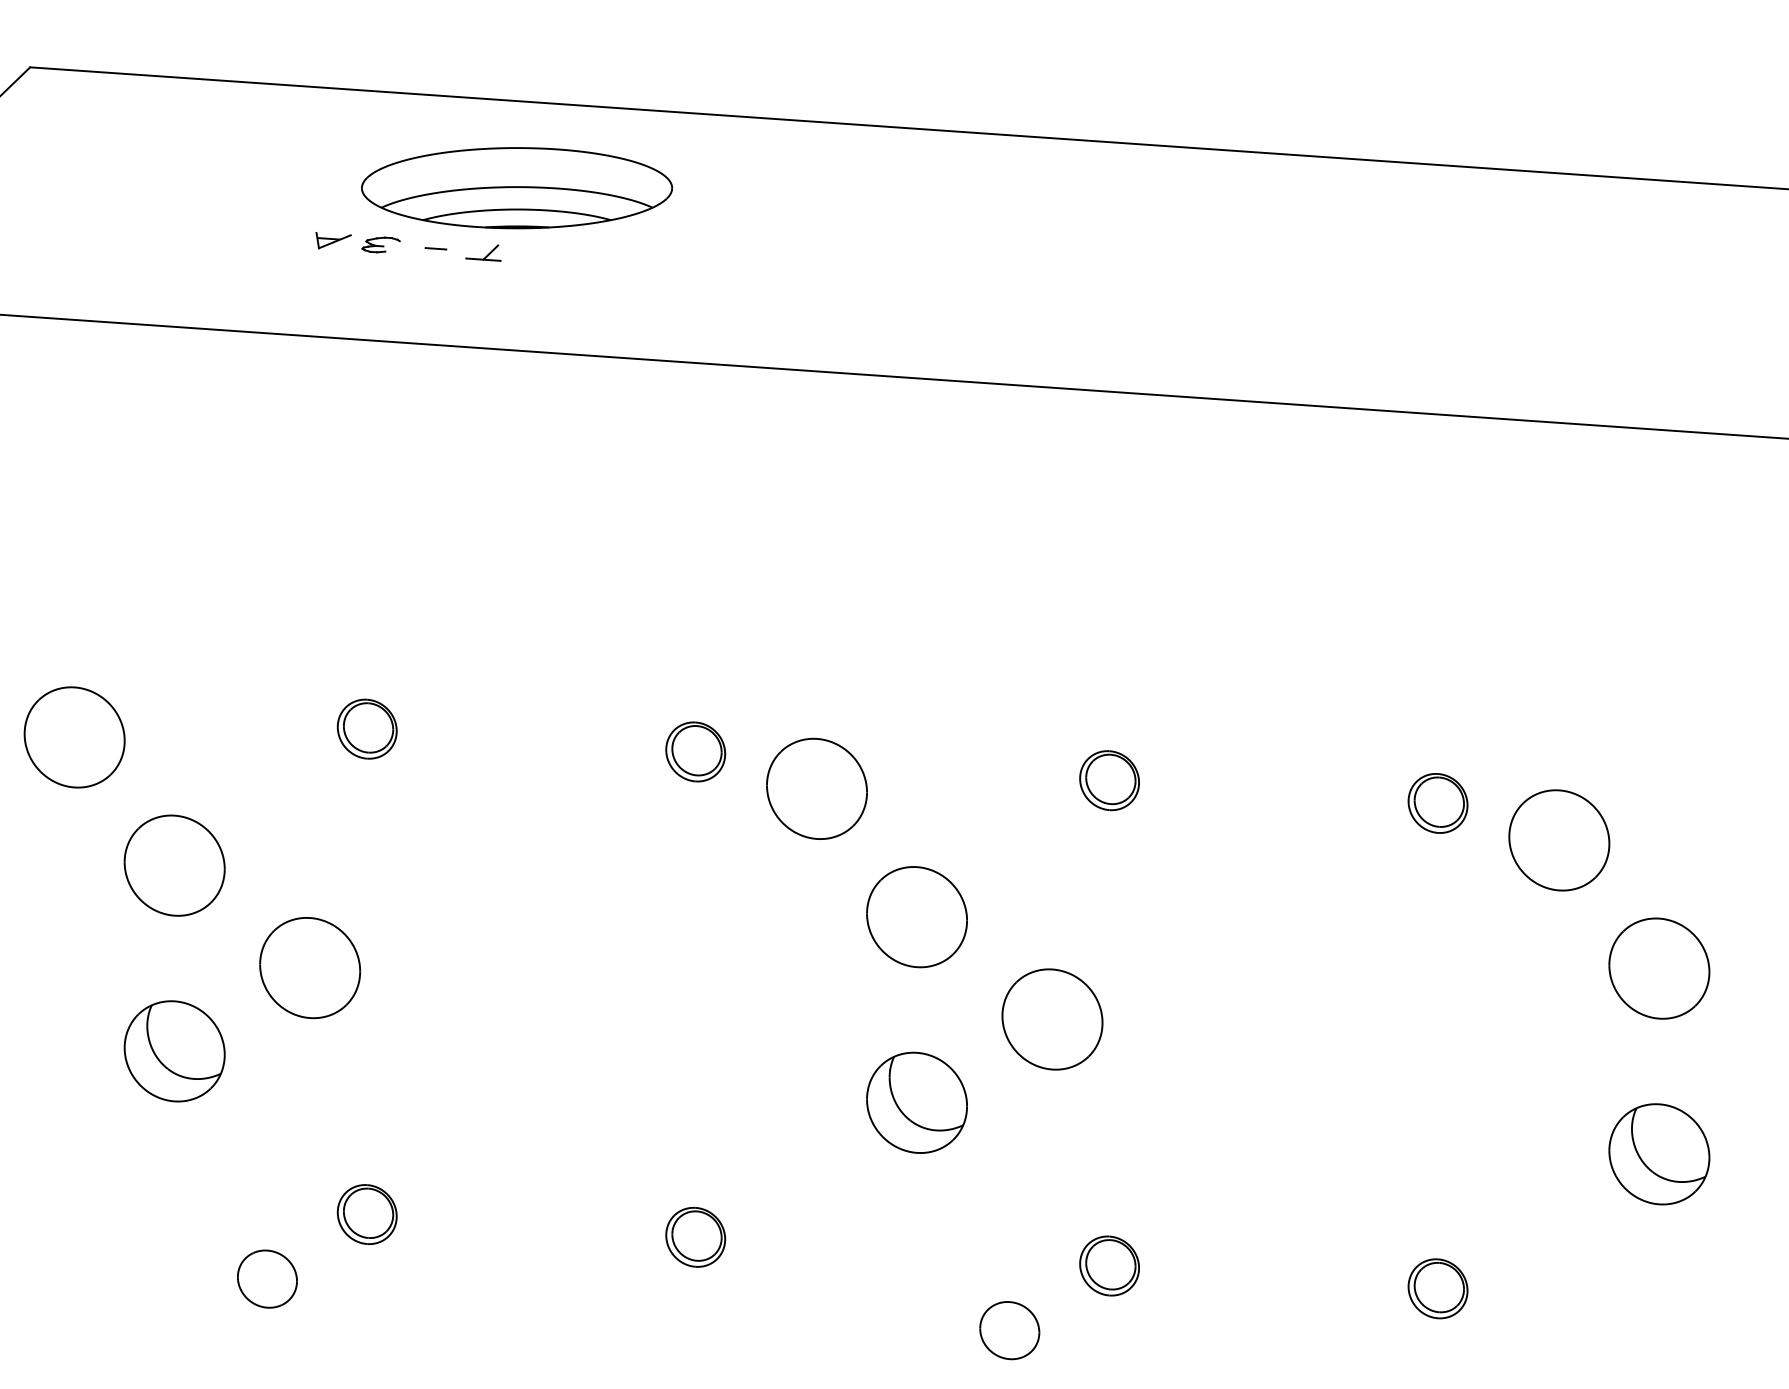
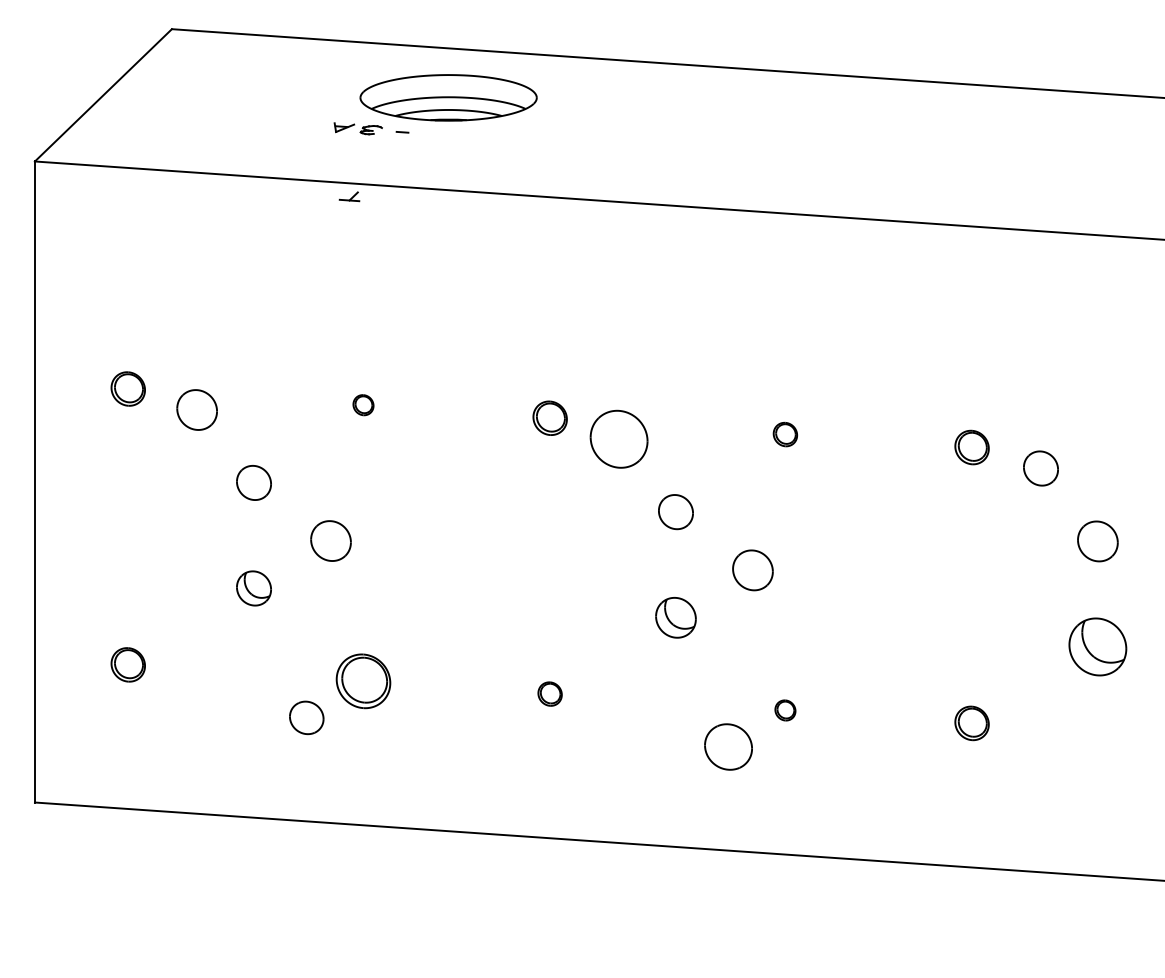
part: (483, 252) -> (349, 196), moved
part: (367, 727) -> (363, 404), size x0.6
part: (73, 736) -> (196, 409), size x0.7
part: (1109, 780) -> (785, 434), size x0.7
part: (1558, 840) -> (1040, 468), size x0.6
part: (173, 864) -> (253, 482), size x0.6
part: (916, 915) -> (675, 511), size x0.6
part: (309, 966) -> (330, 540), size x0.7
part: (1658, 968) -> (1097, 541), size x0.7
part: (1051, 1019) -> (752, 570), size x0.7
part: (173, 1051) -> (253, 588), size x0.6
part: (916, 1102) -> (675, 617), size x0.7
part: (367, 1213) -> (363, 680), size x1.6
part: (694, 1236) -> (549, 693), size x0.7
part: (1109, 1266) -> (785, 710), size x0.6
part: (1009, 1331) -> (728, 747), size x1.4

